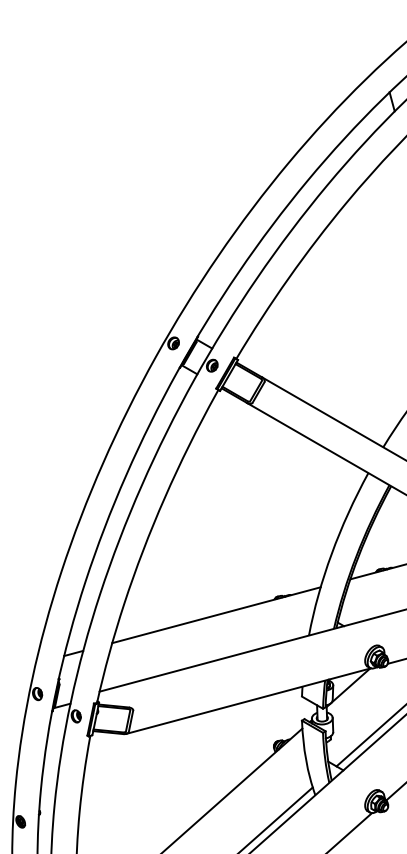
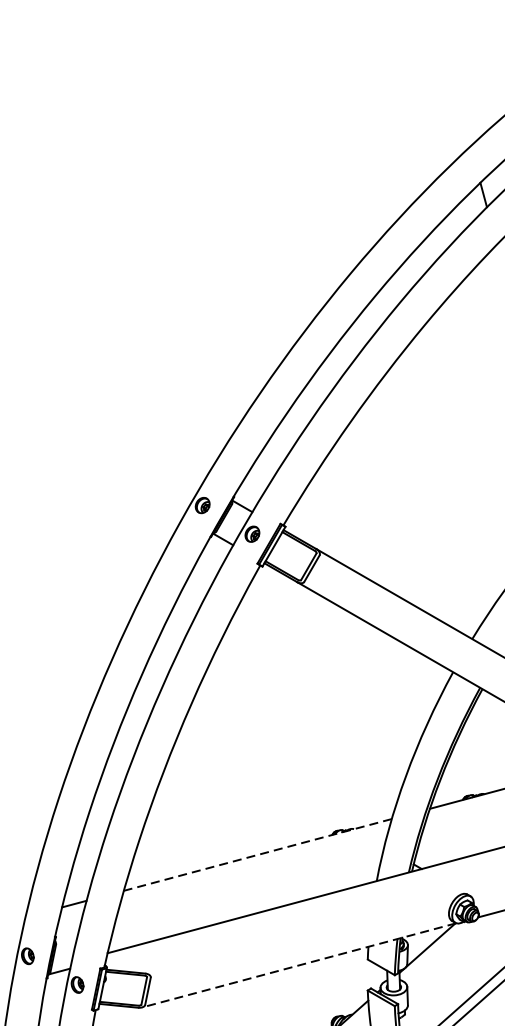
line: (216, 615) -> (257, 855), solid -> dashed
line: (248, 701) -> (299, 965), solid -> dashed

